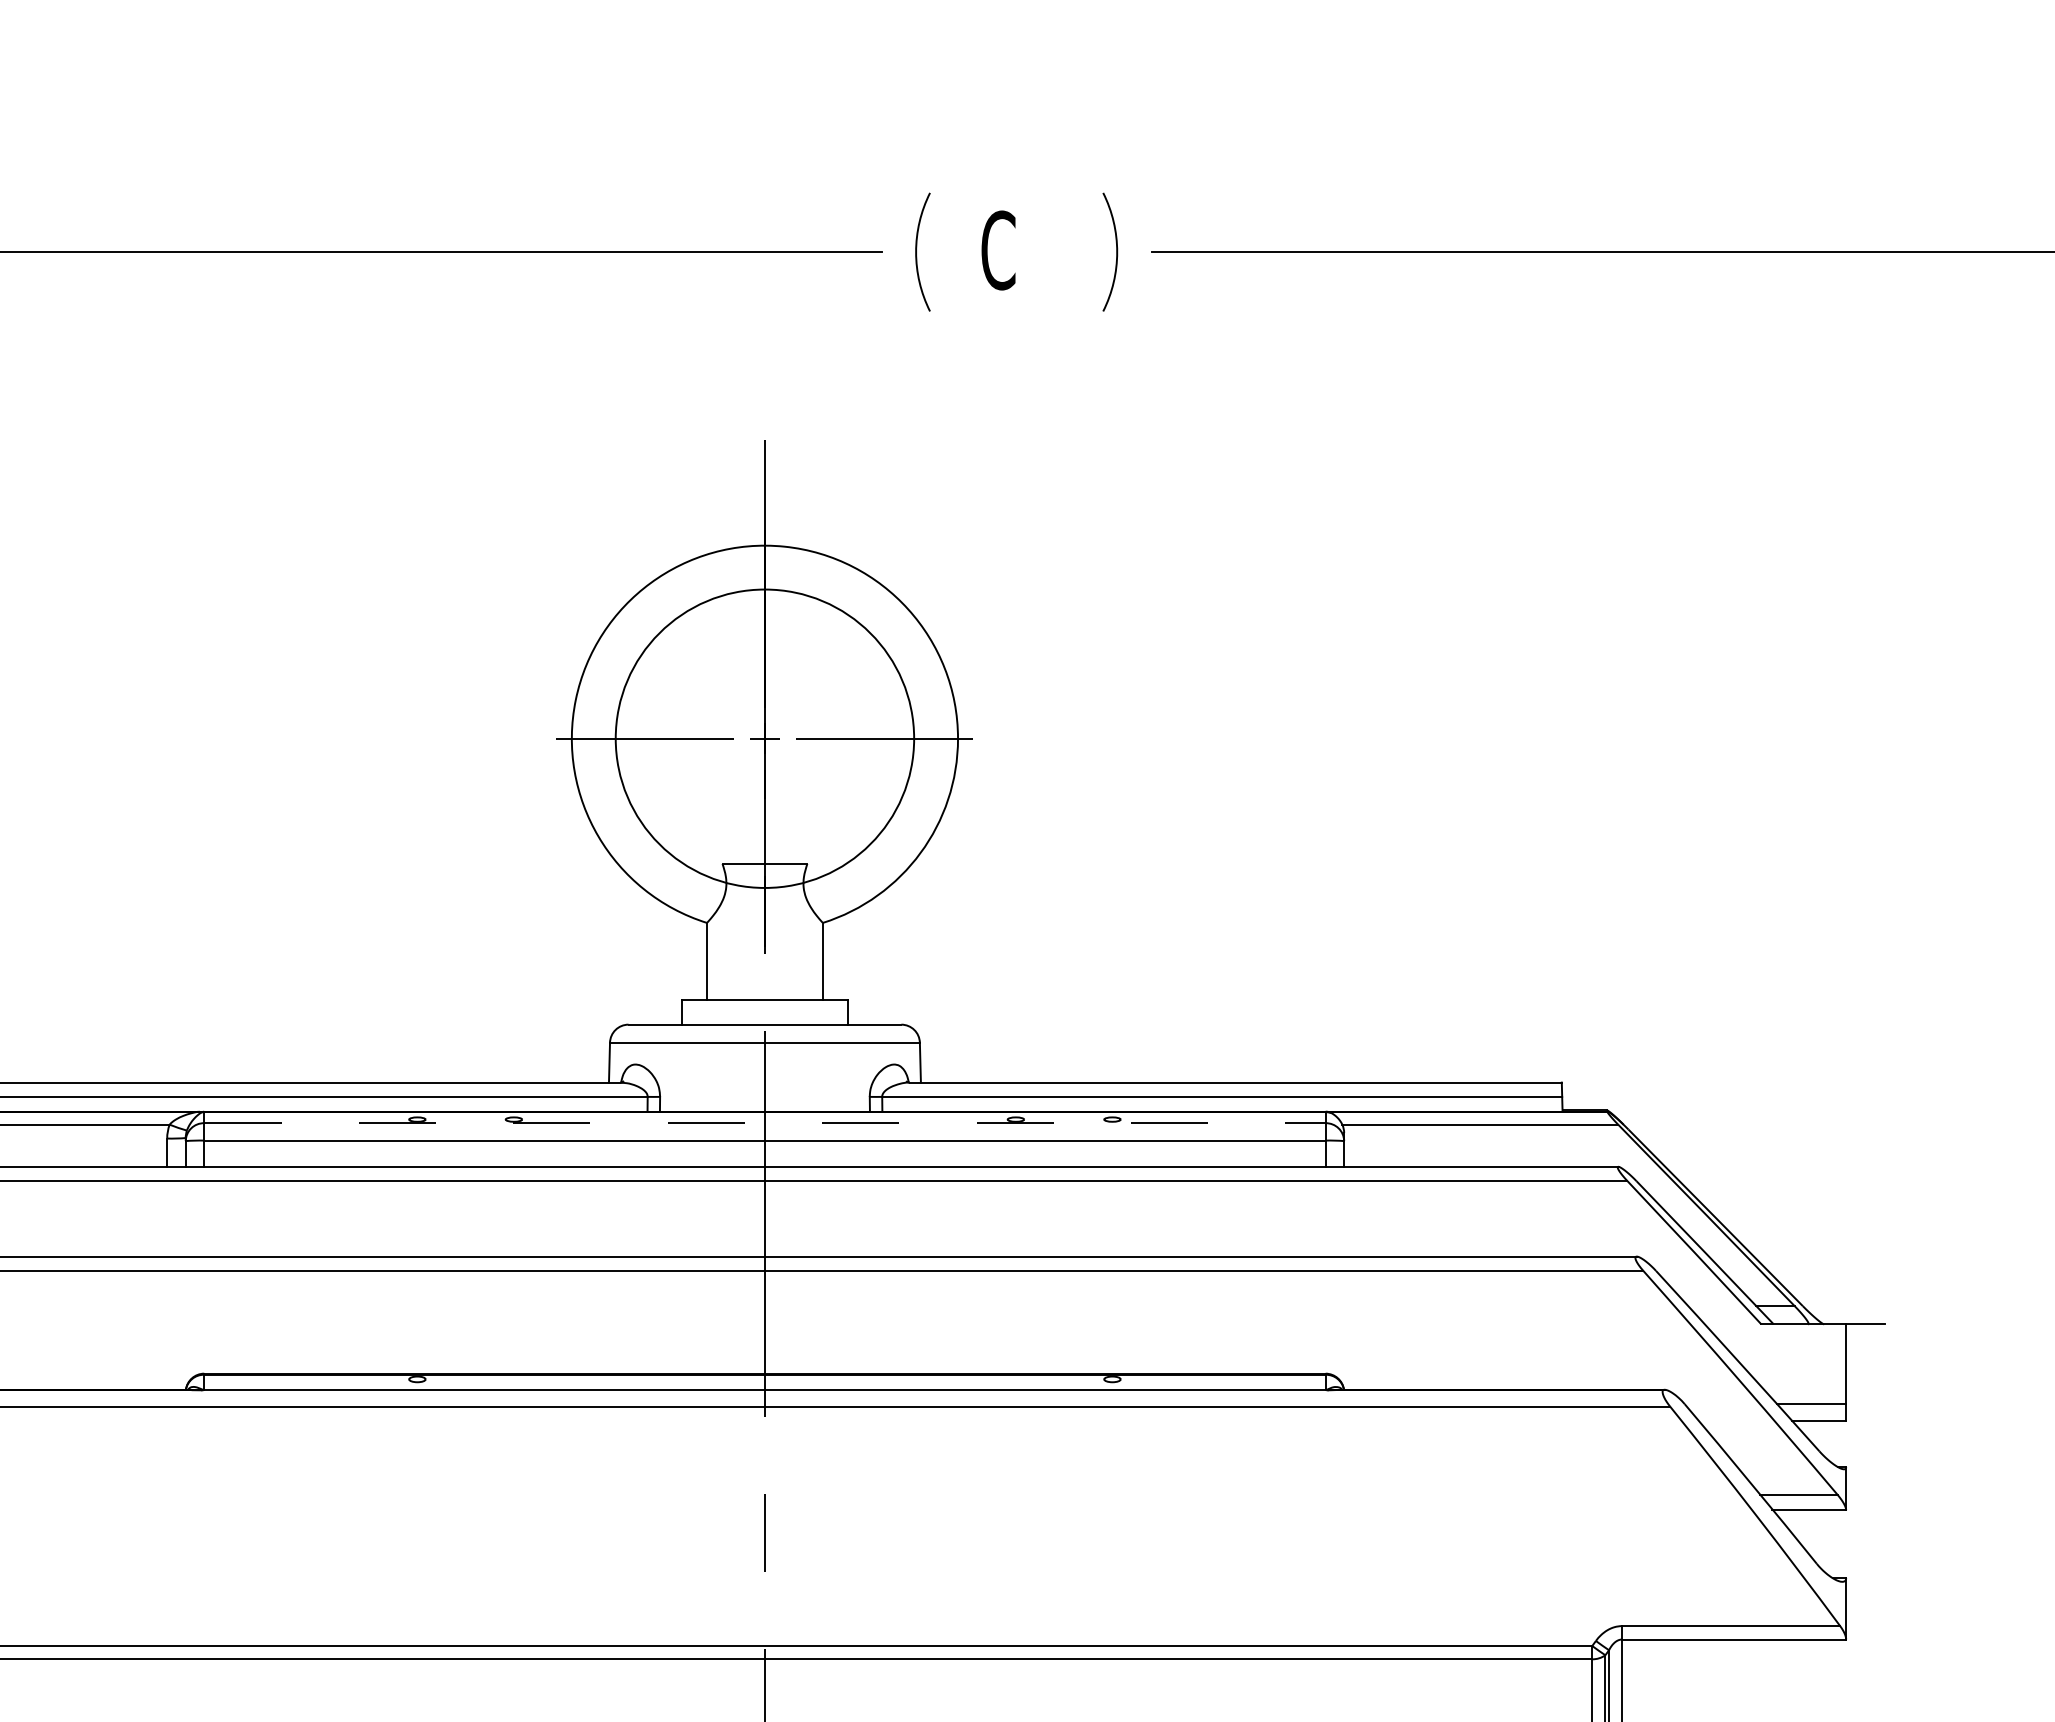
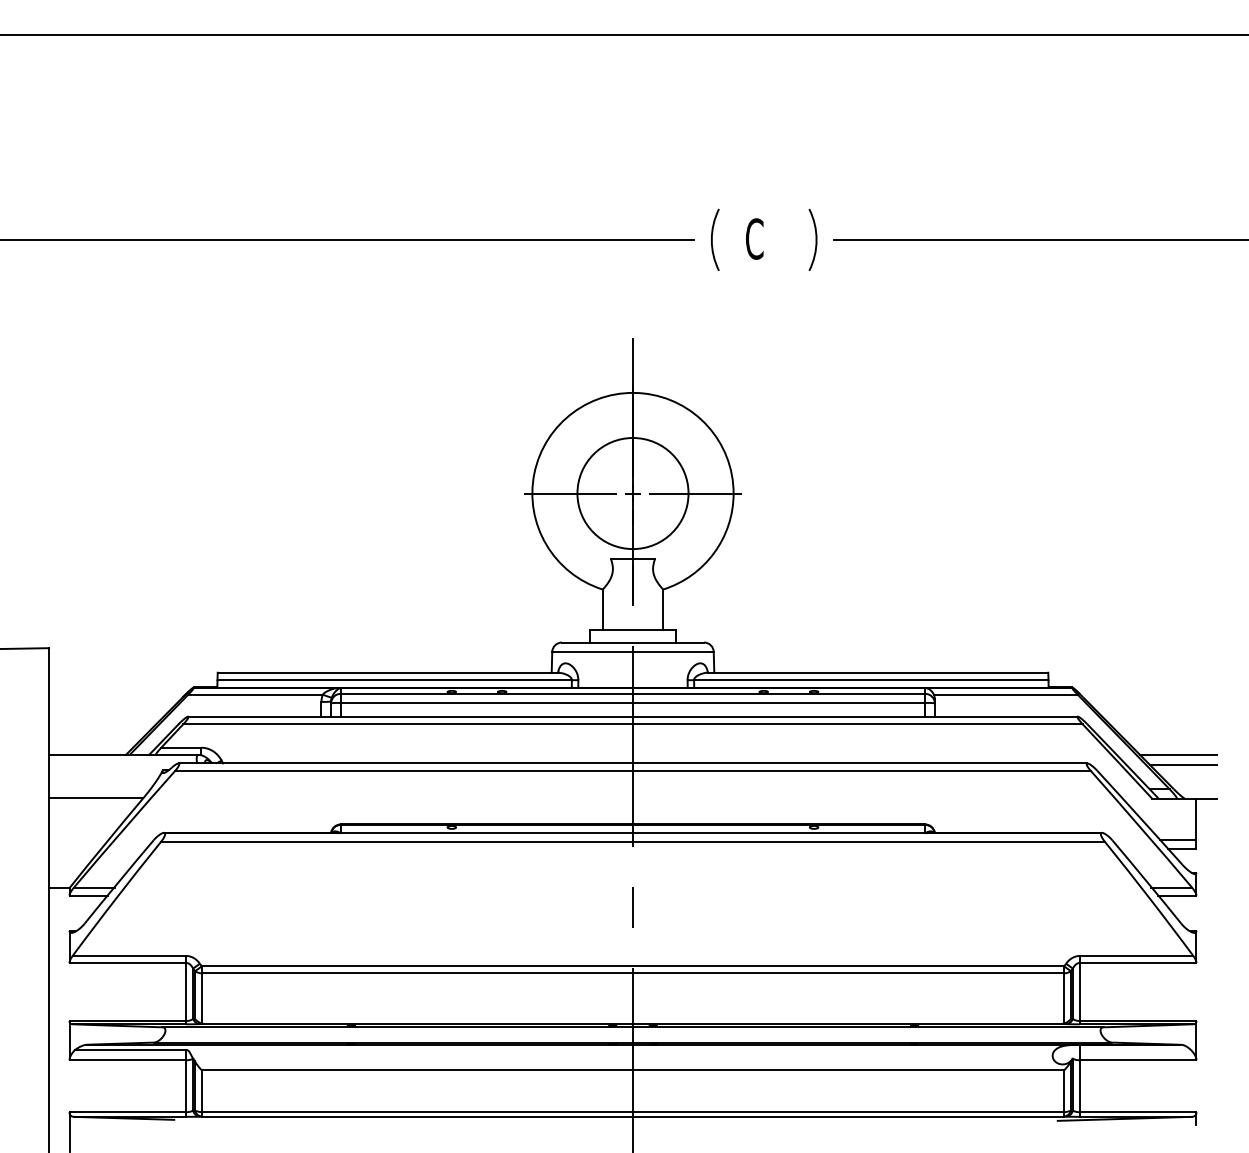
circle: (763, 738) -> (632, 493), size x0.71
line: (765, 1122) -> (633, 693), dashed -> solid
line: (1811, 1239) -> (1178, 754), added
line: (1821, 1260) -> (1183, 765), added

